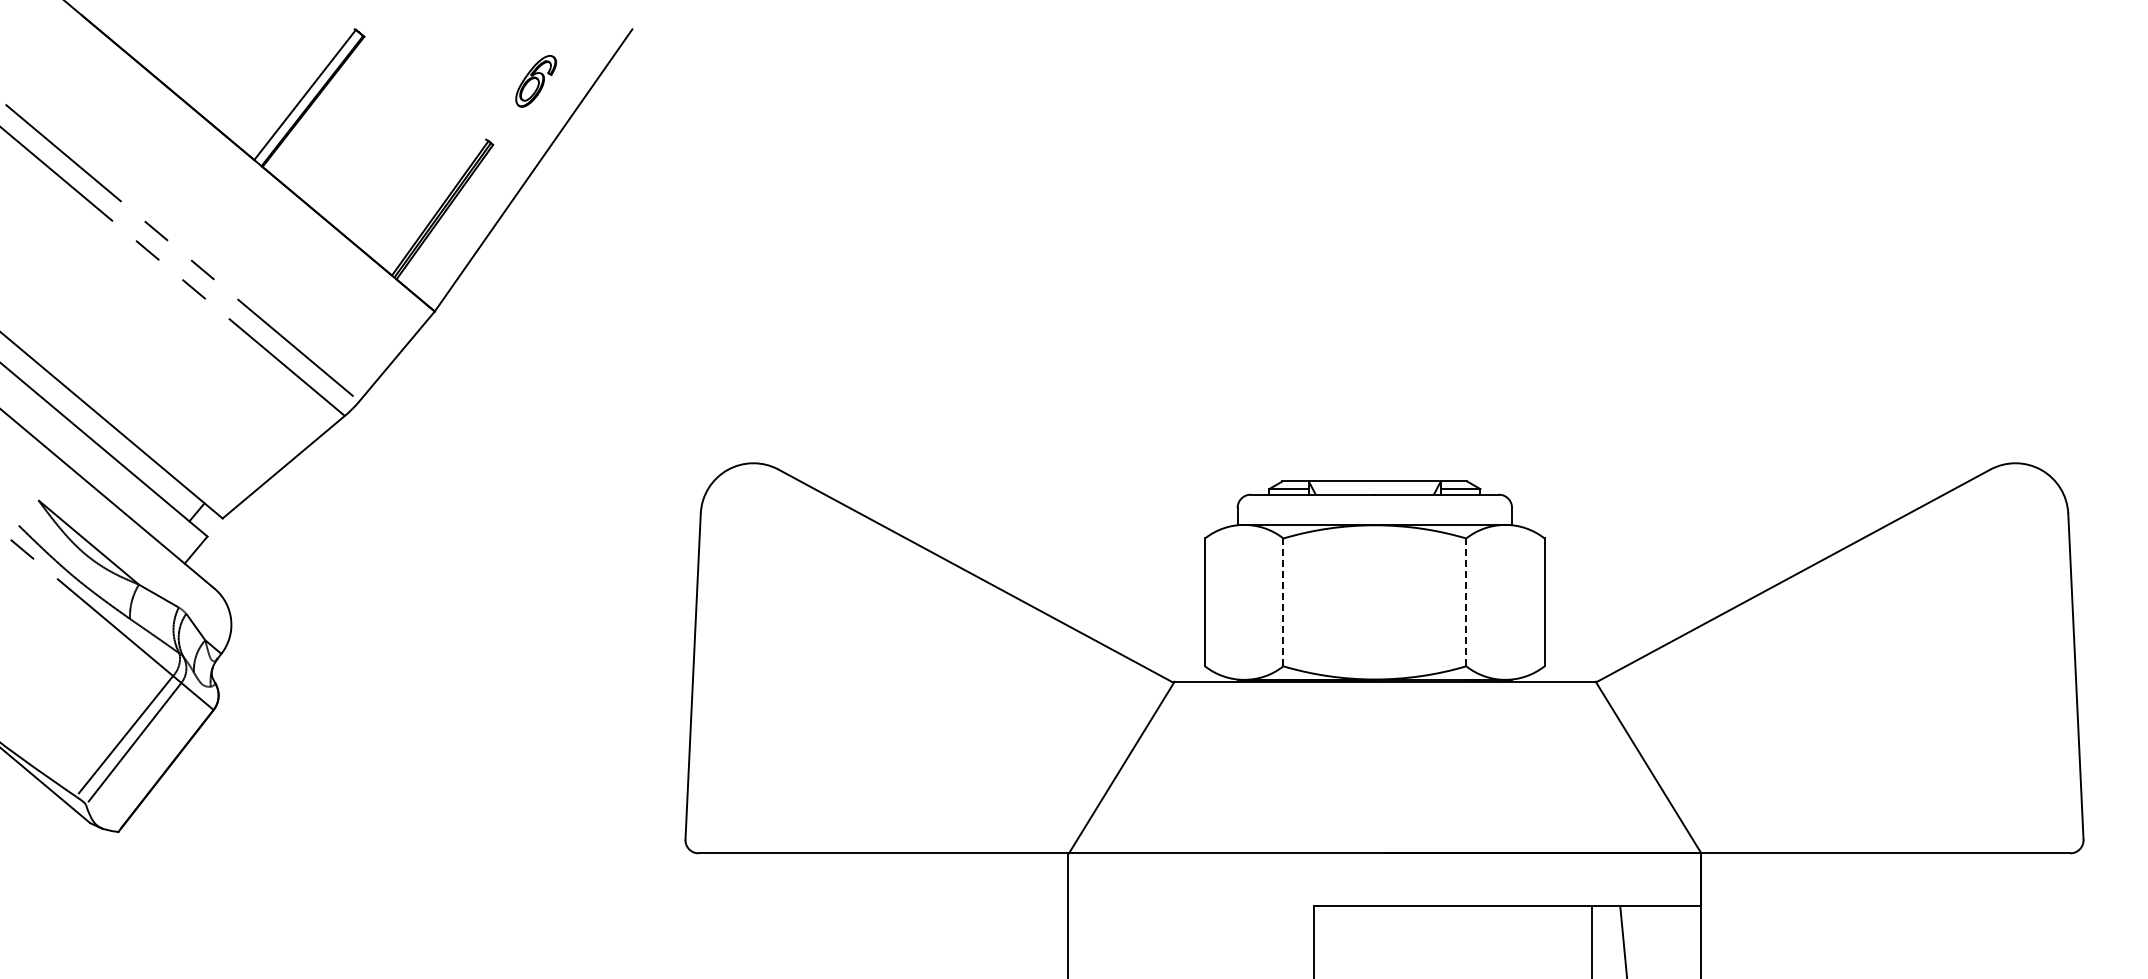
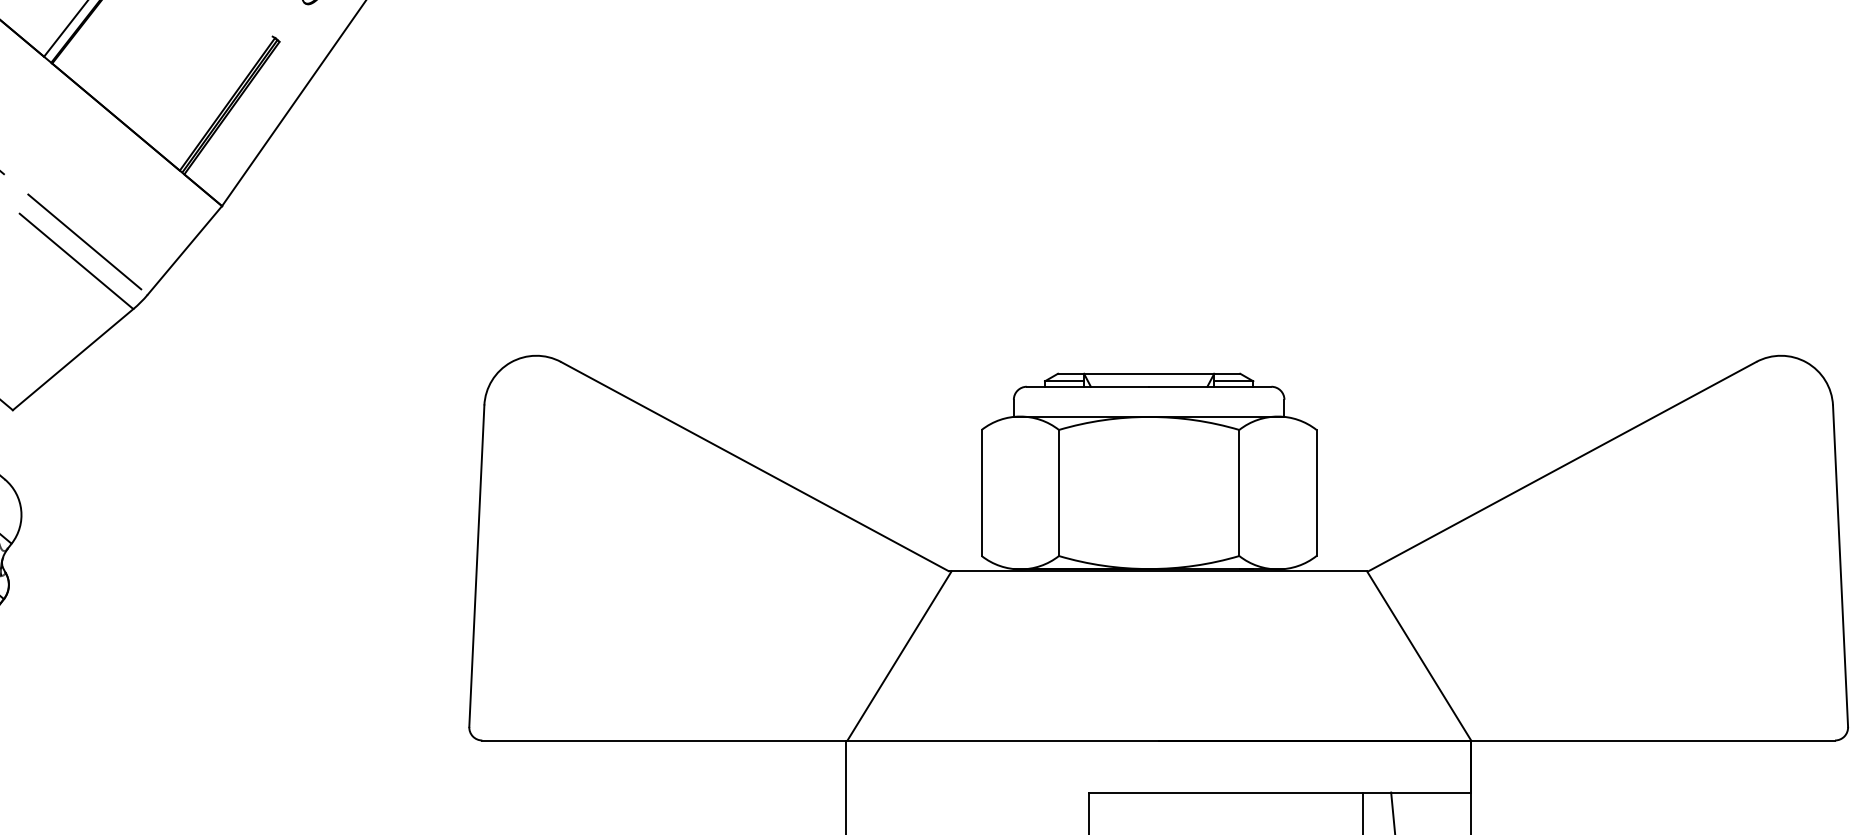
line: (1283, 602) -> (1059, 493), dashed -> solid
line: (1466, 602) -> (1239, 493), dashed -> solid

